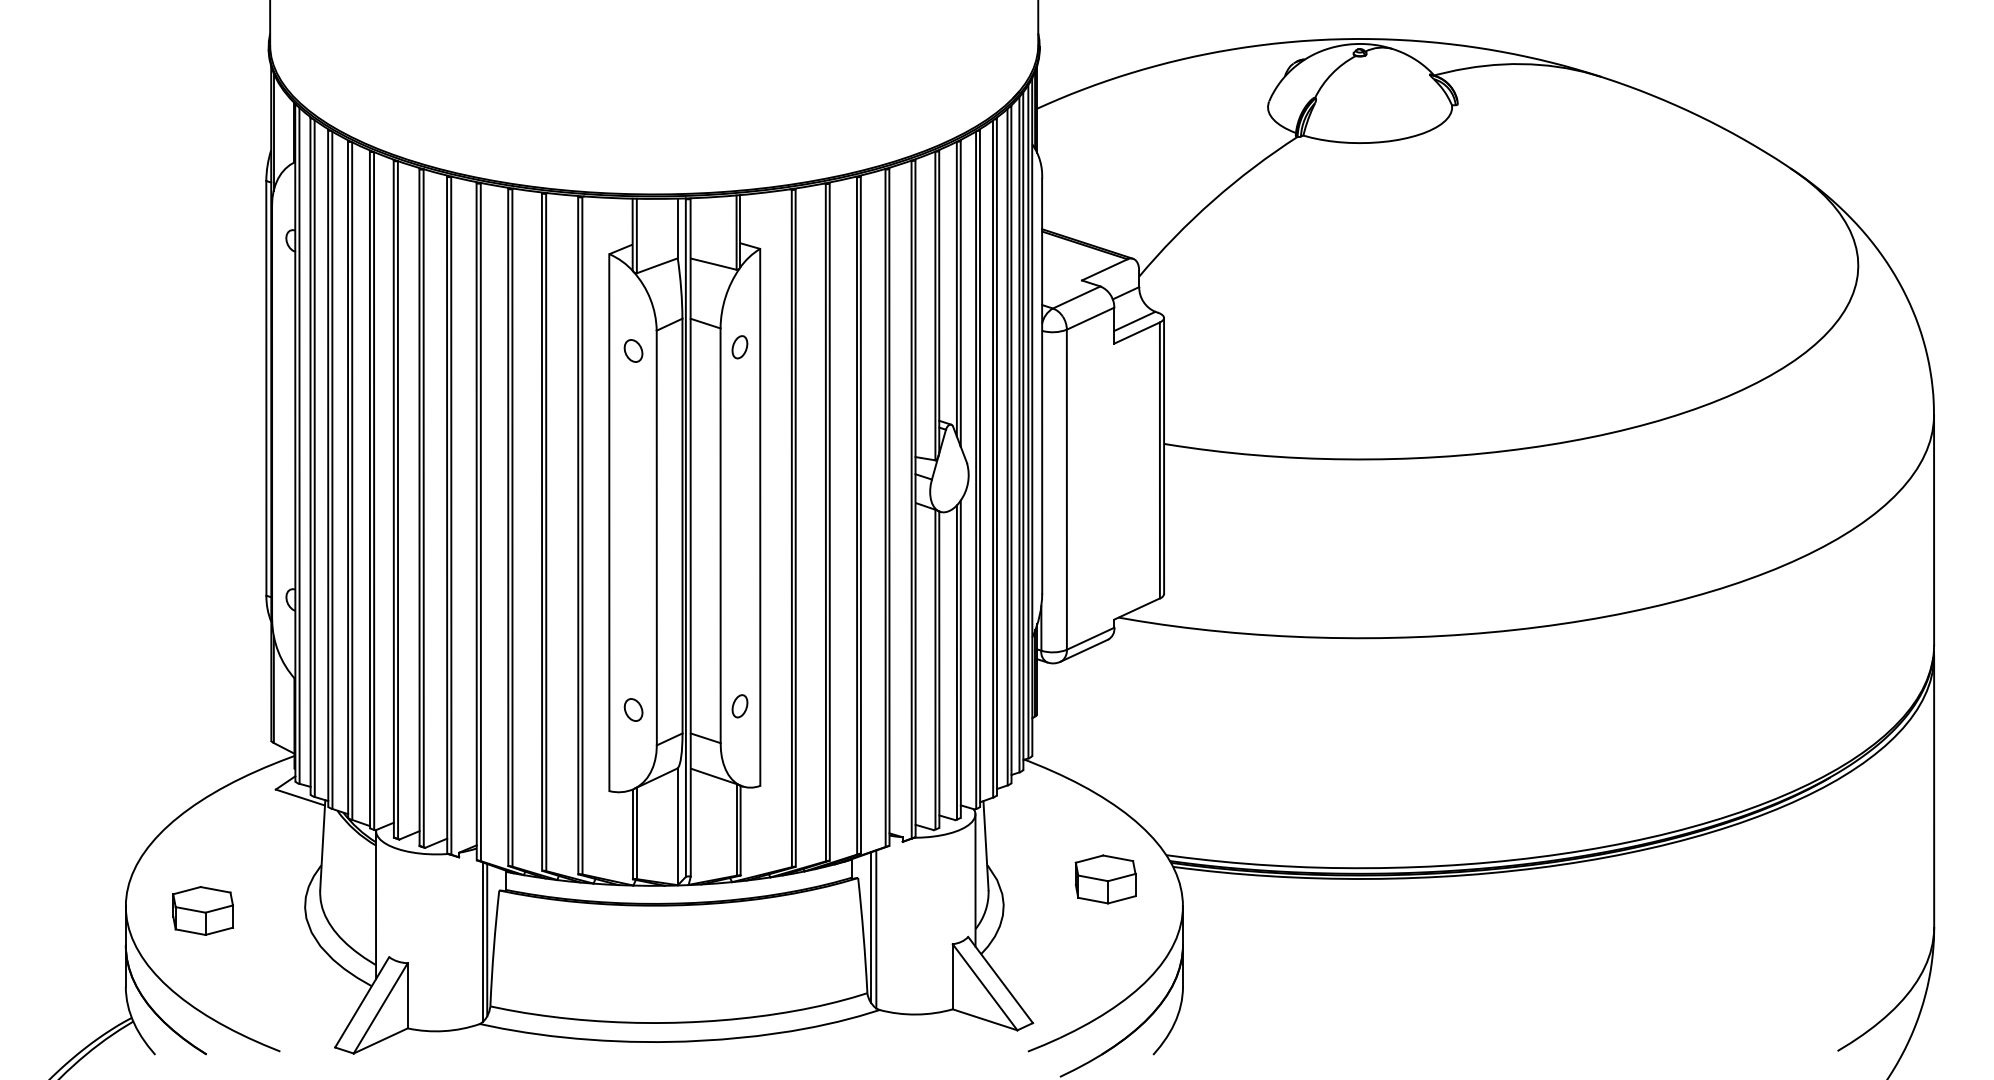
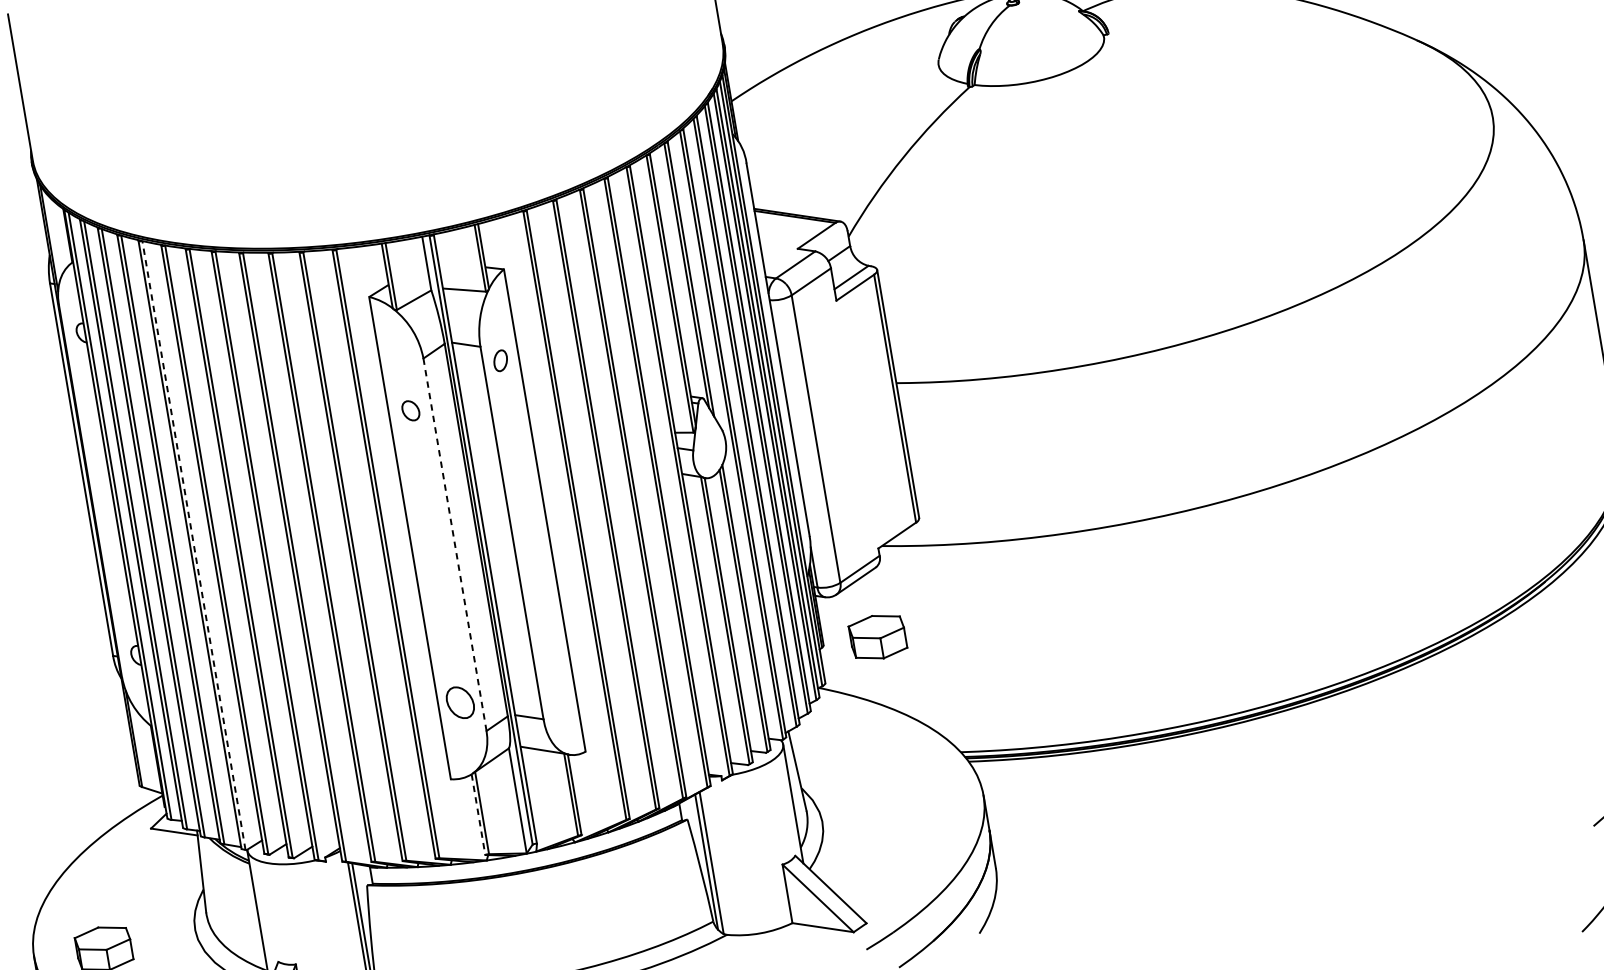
part: (633, 350) -> (410, 410), moved
line: (374, 491) -> (194, 545), solid -> dashed
line: (656, 537) -> (454, 544), solid -> dashed
part: (739, 706) -> (554, 683), removed
part: (633, 709) -> (460, 702), size x1.6
line: (632, 834) -> (478, 814), solid -> dashed
part: (1105, 879) -> (877, 637), moved

